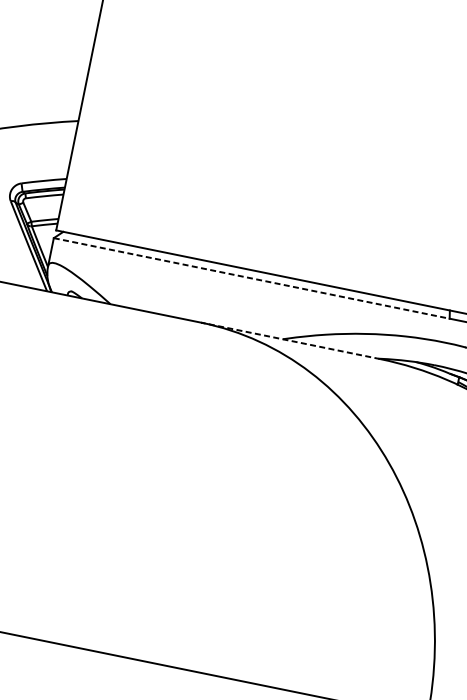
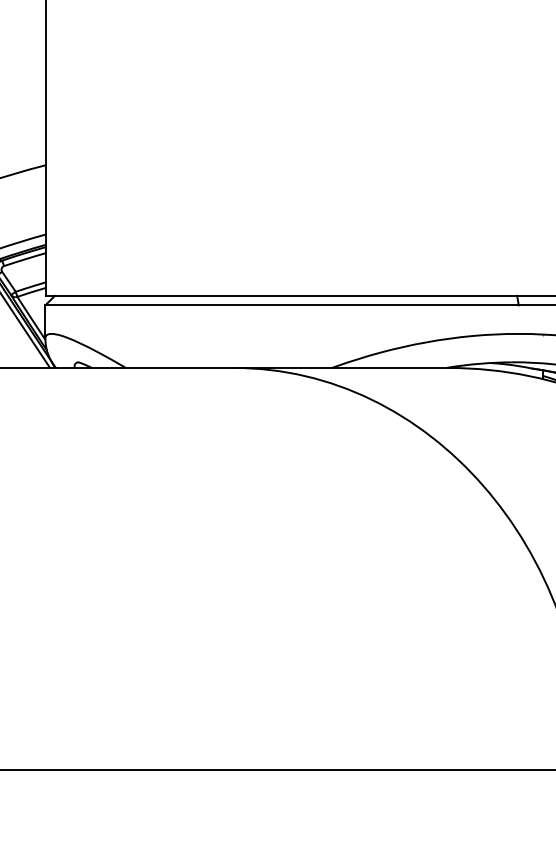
line: (252, 278) -> (282, 305), dashed -> solid
line: (290, 340) -> (341, 367), dashed -> solid

